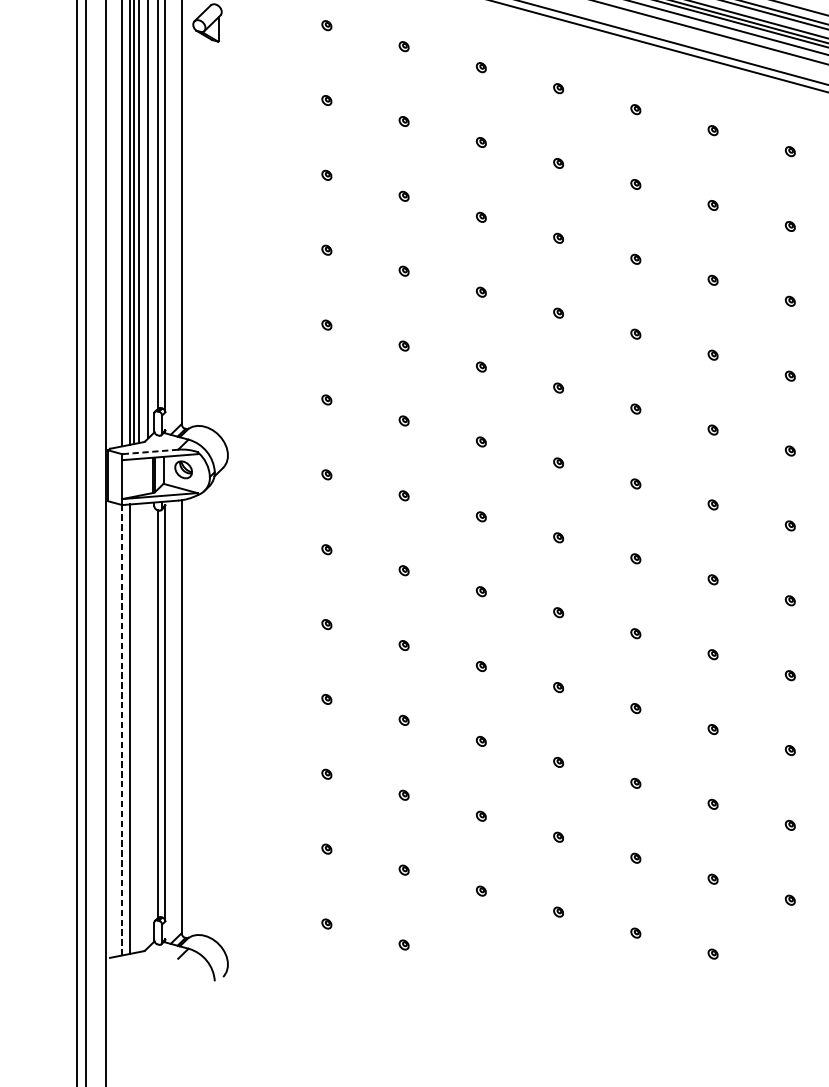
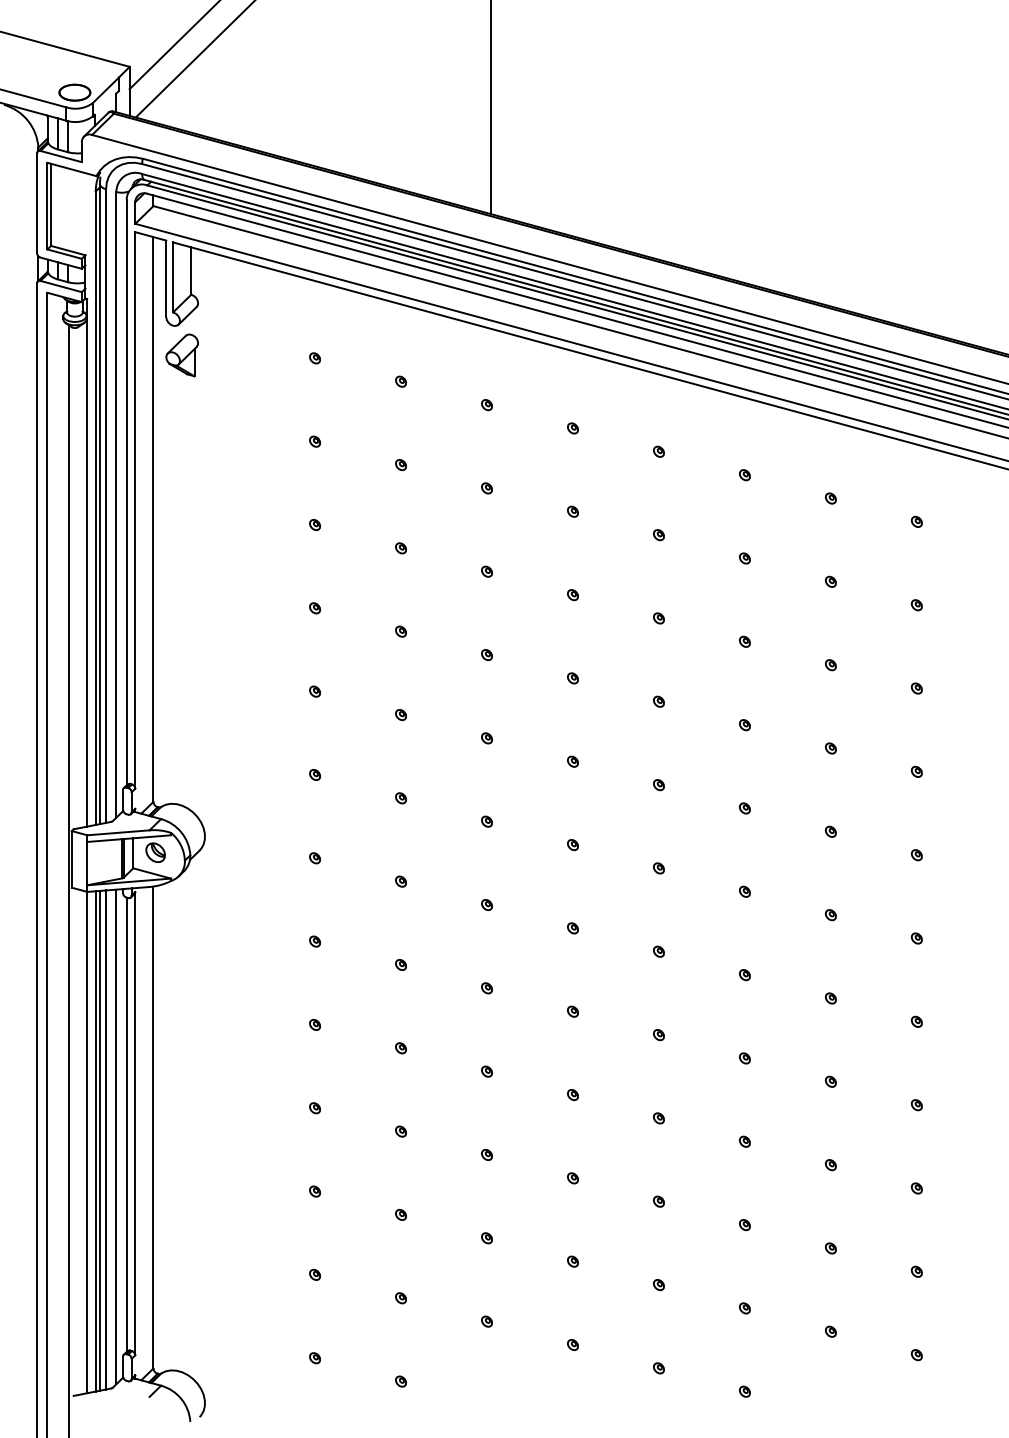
line: (150, 451) -> (118, 832), dashed -> solid
line: (148, 724) -> (116, 1136), added
line: (139, 727) -> (106, 1139), added
line: (133, 728) -> (99, 1140), added
line: (122, 730) -> (87, 1142), dashed -> solid

